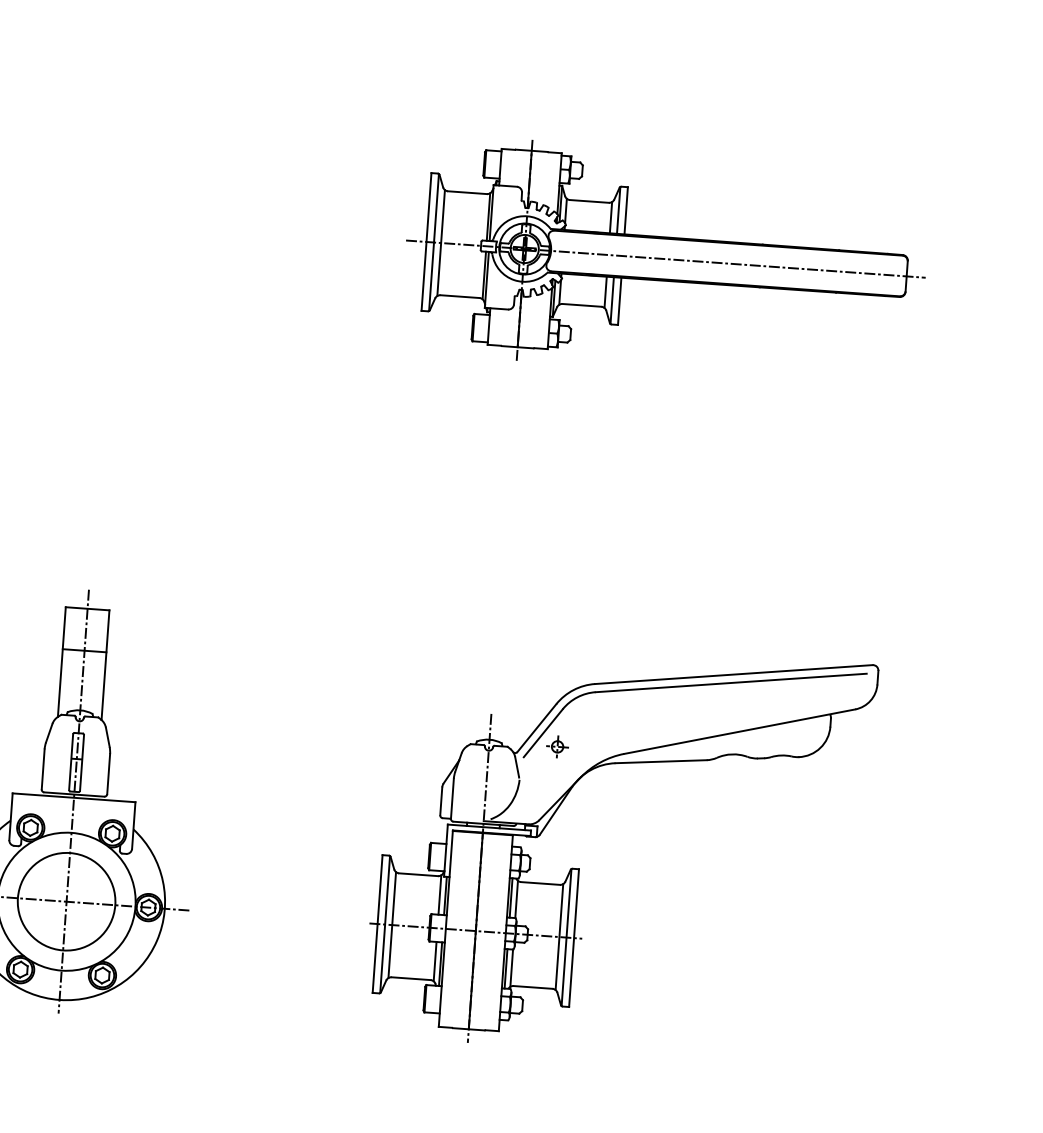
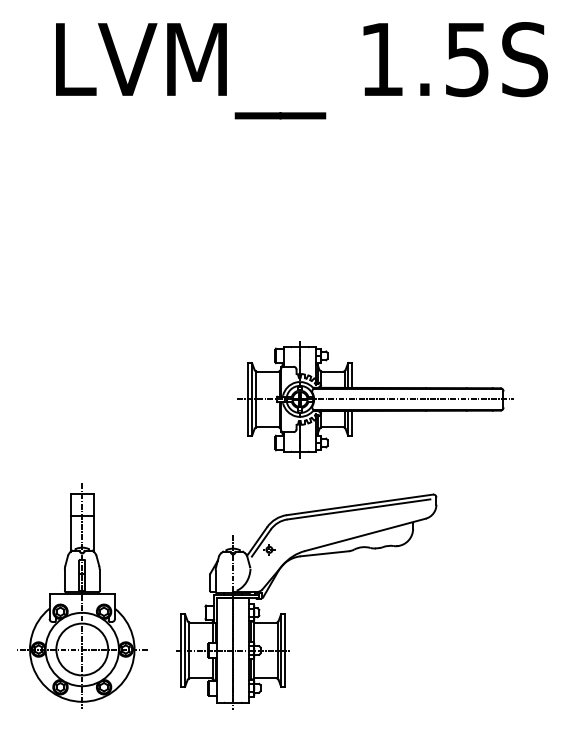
part: (666, 259) -> (375, 399), moved
part: (579, 868) -> (285, 613), moved

